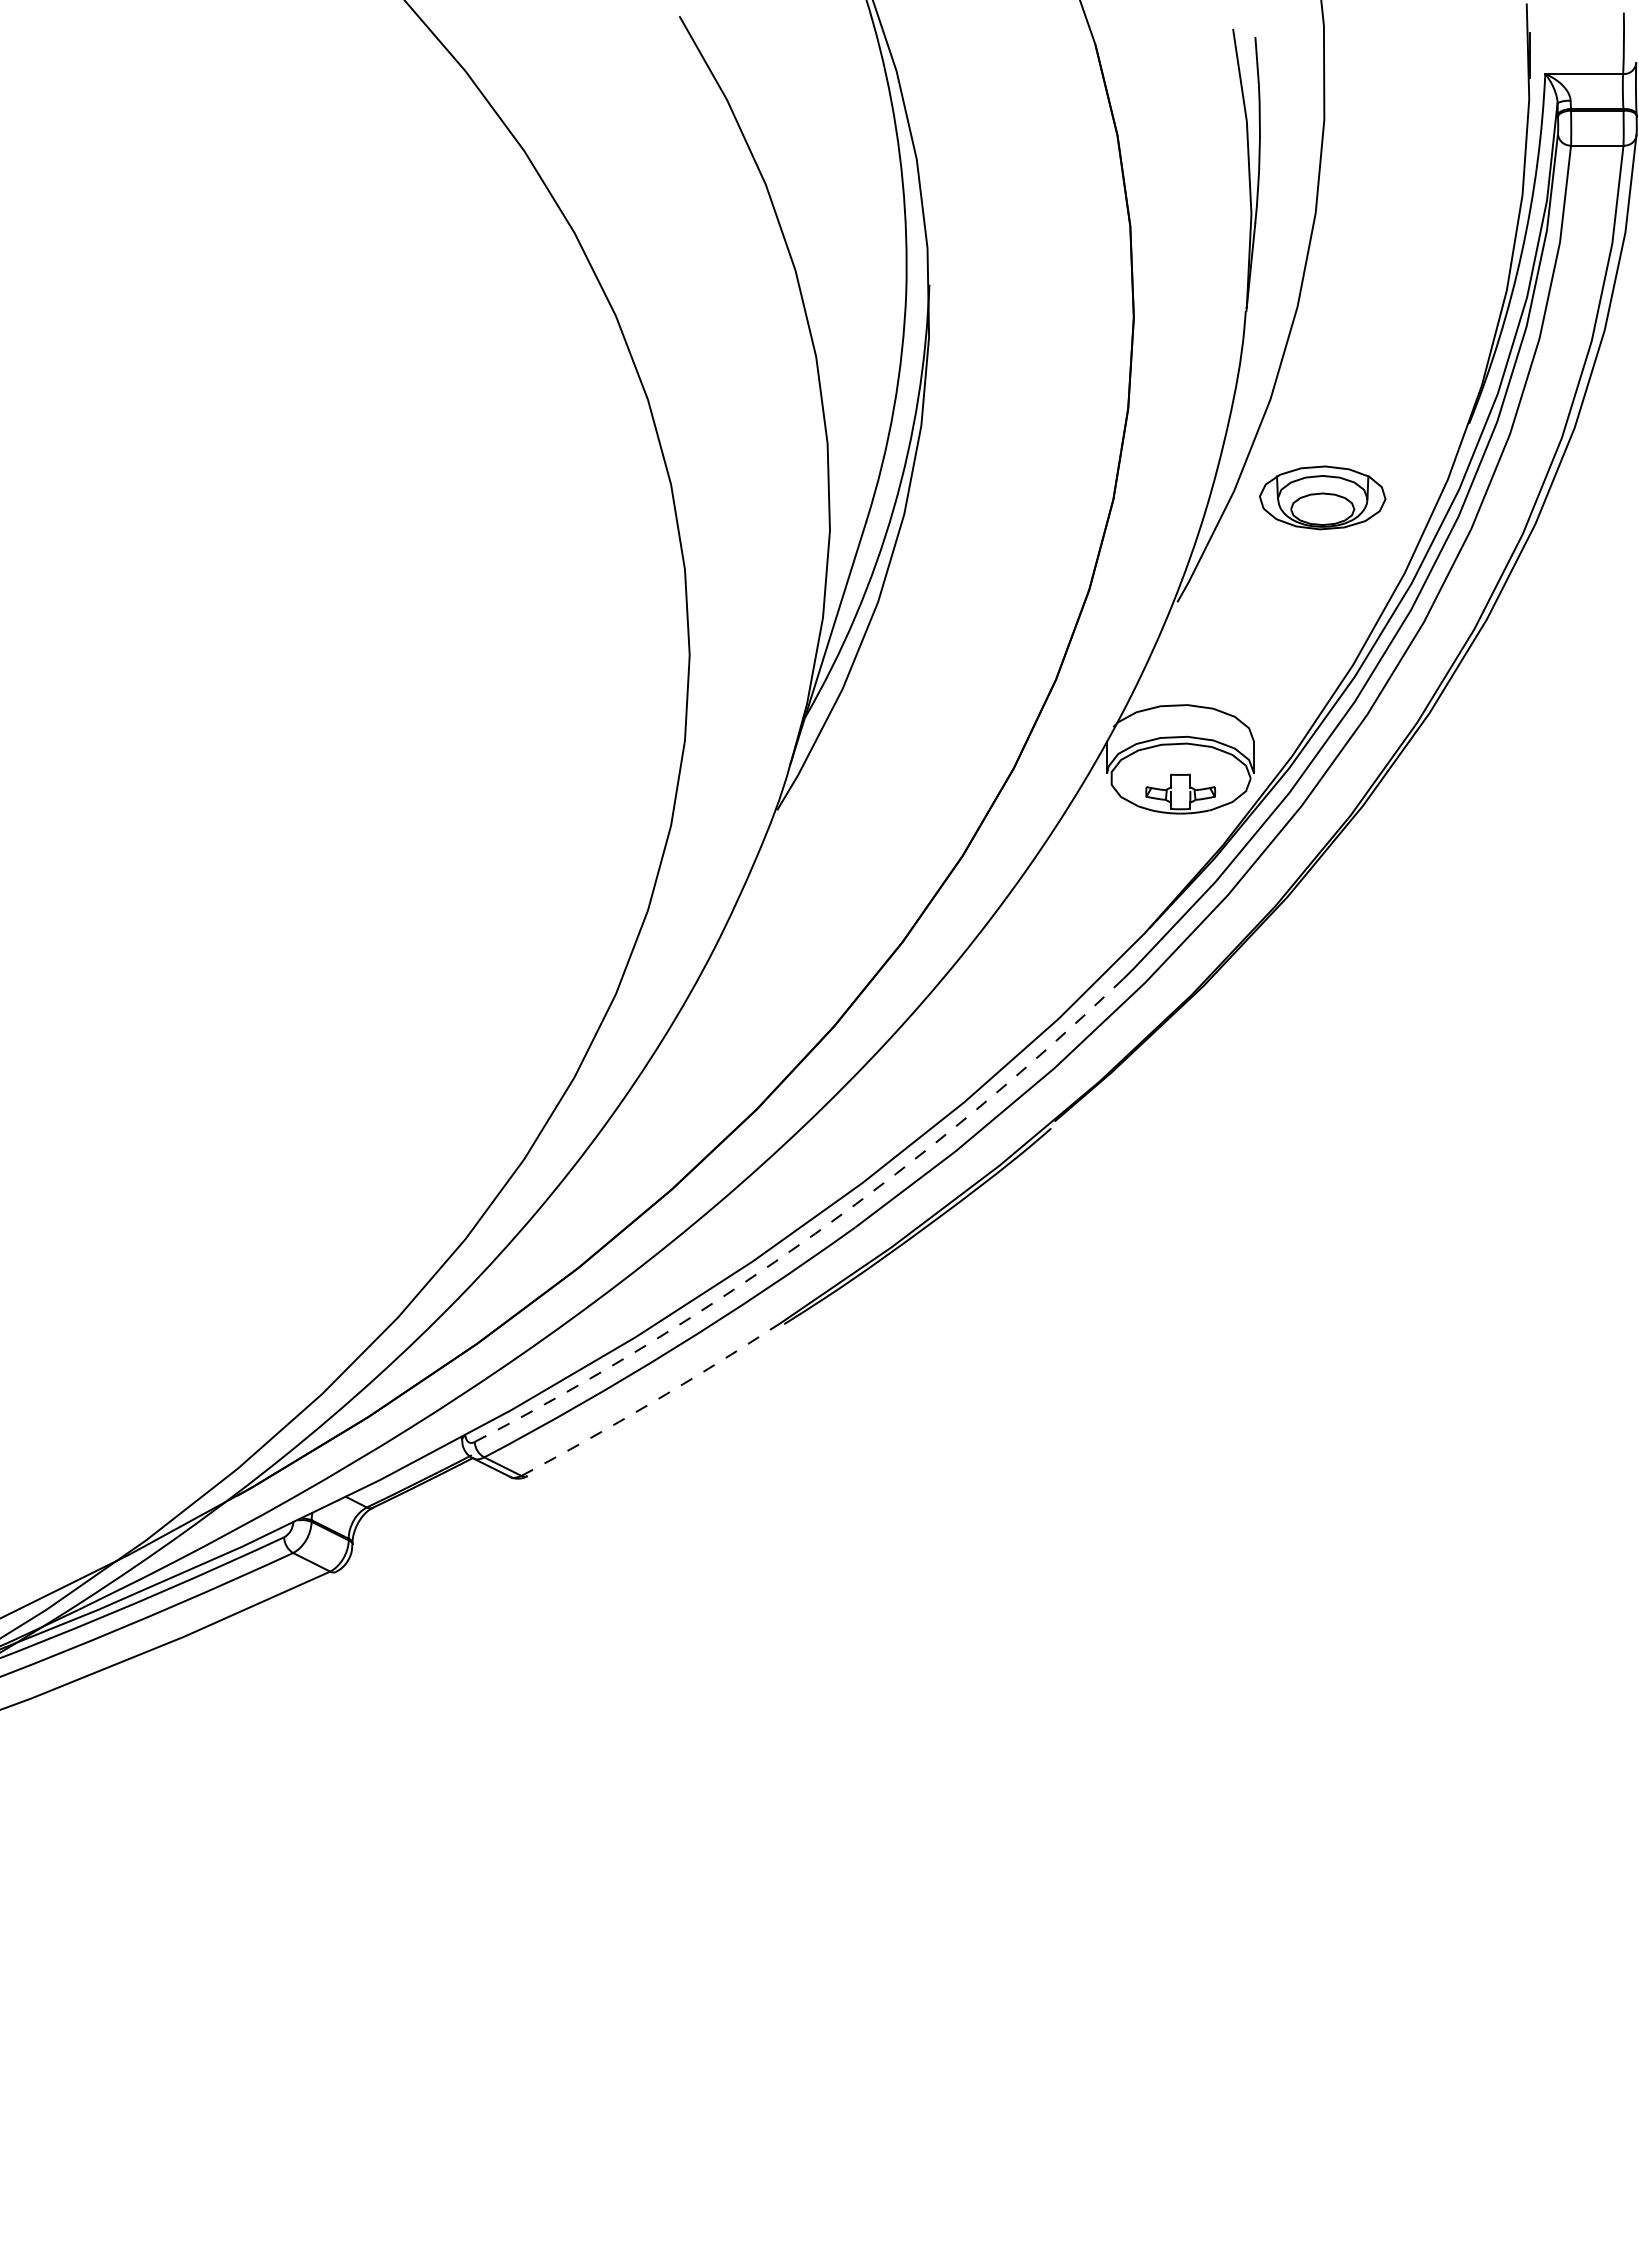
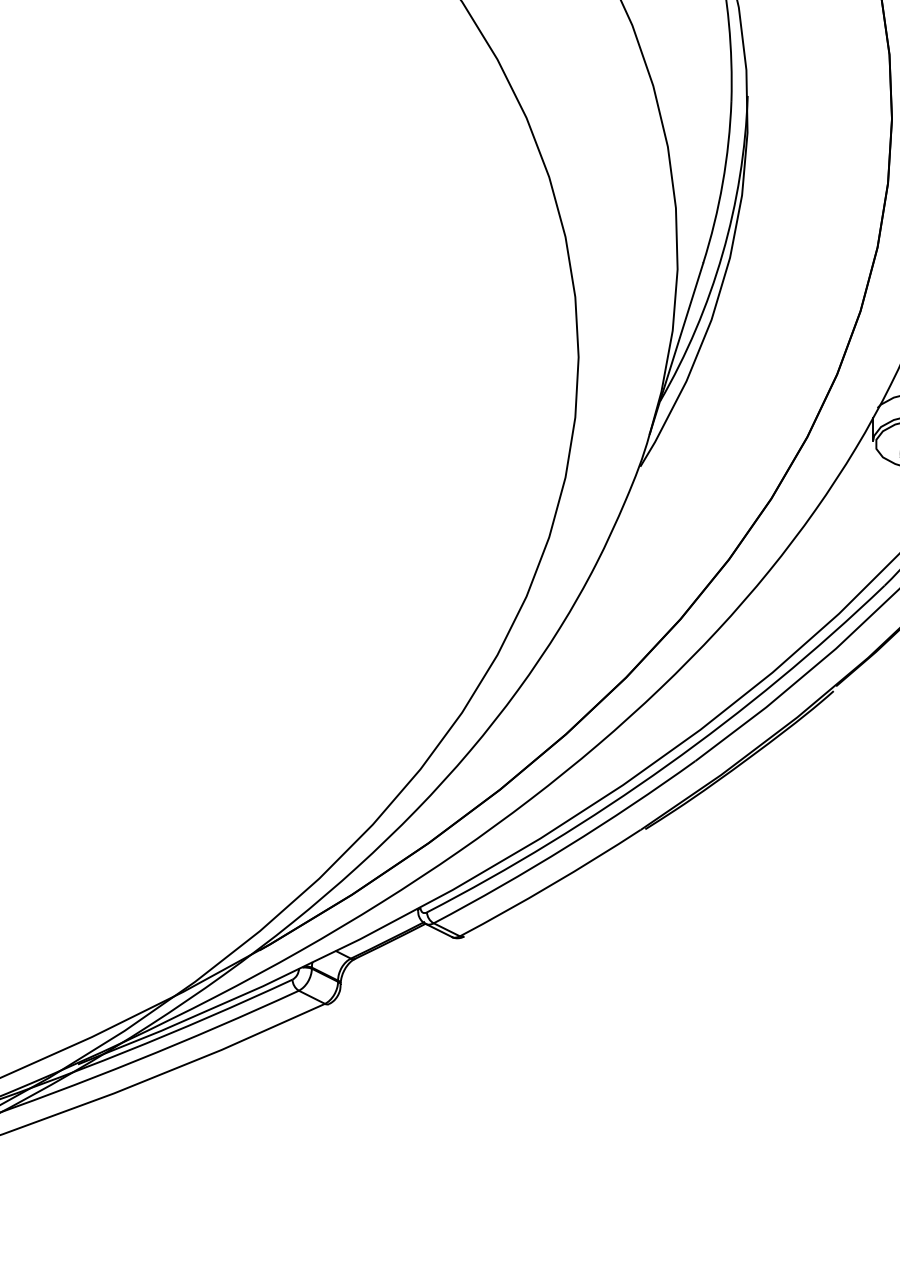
arc: (815, 1233) -> (667, 765), dashed -> solid
arc: (651, 1403) -> (551, 885), dashed -> solid

